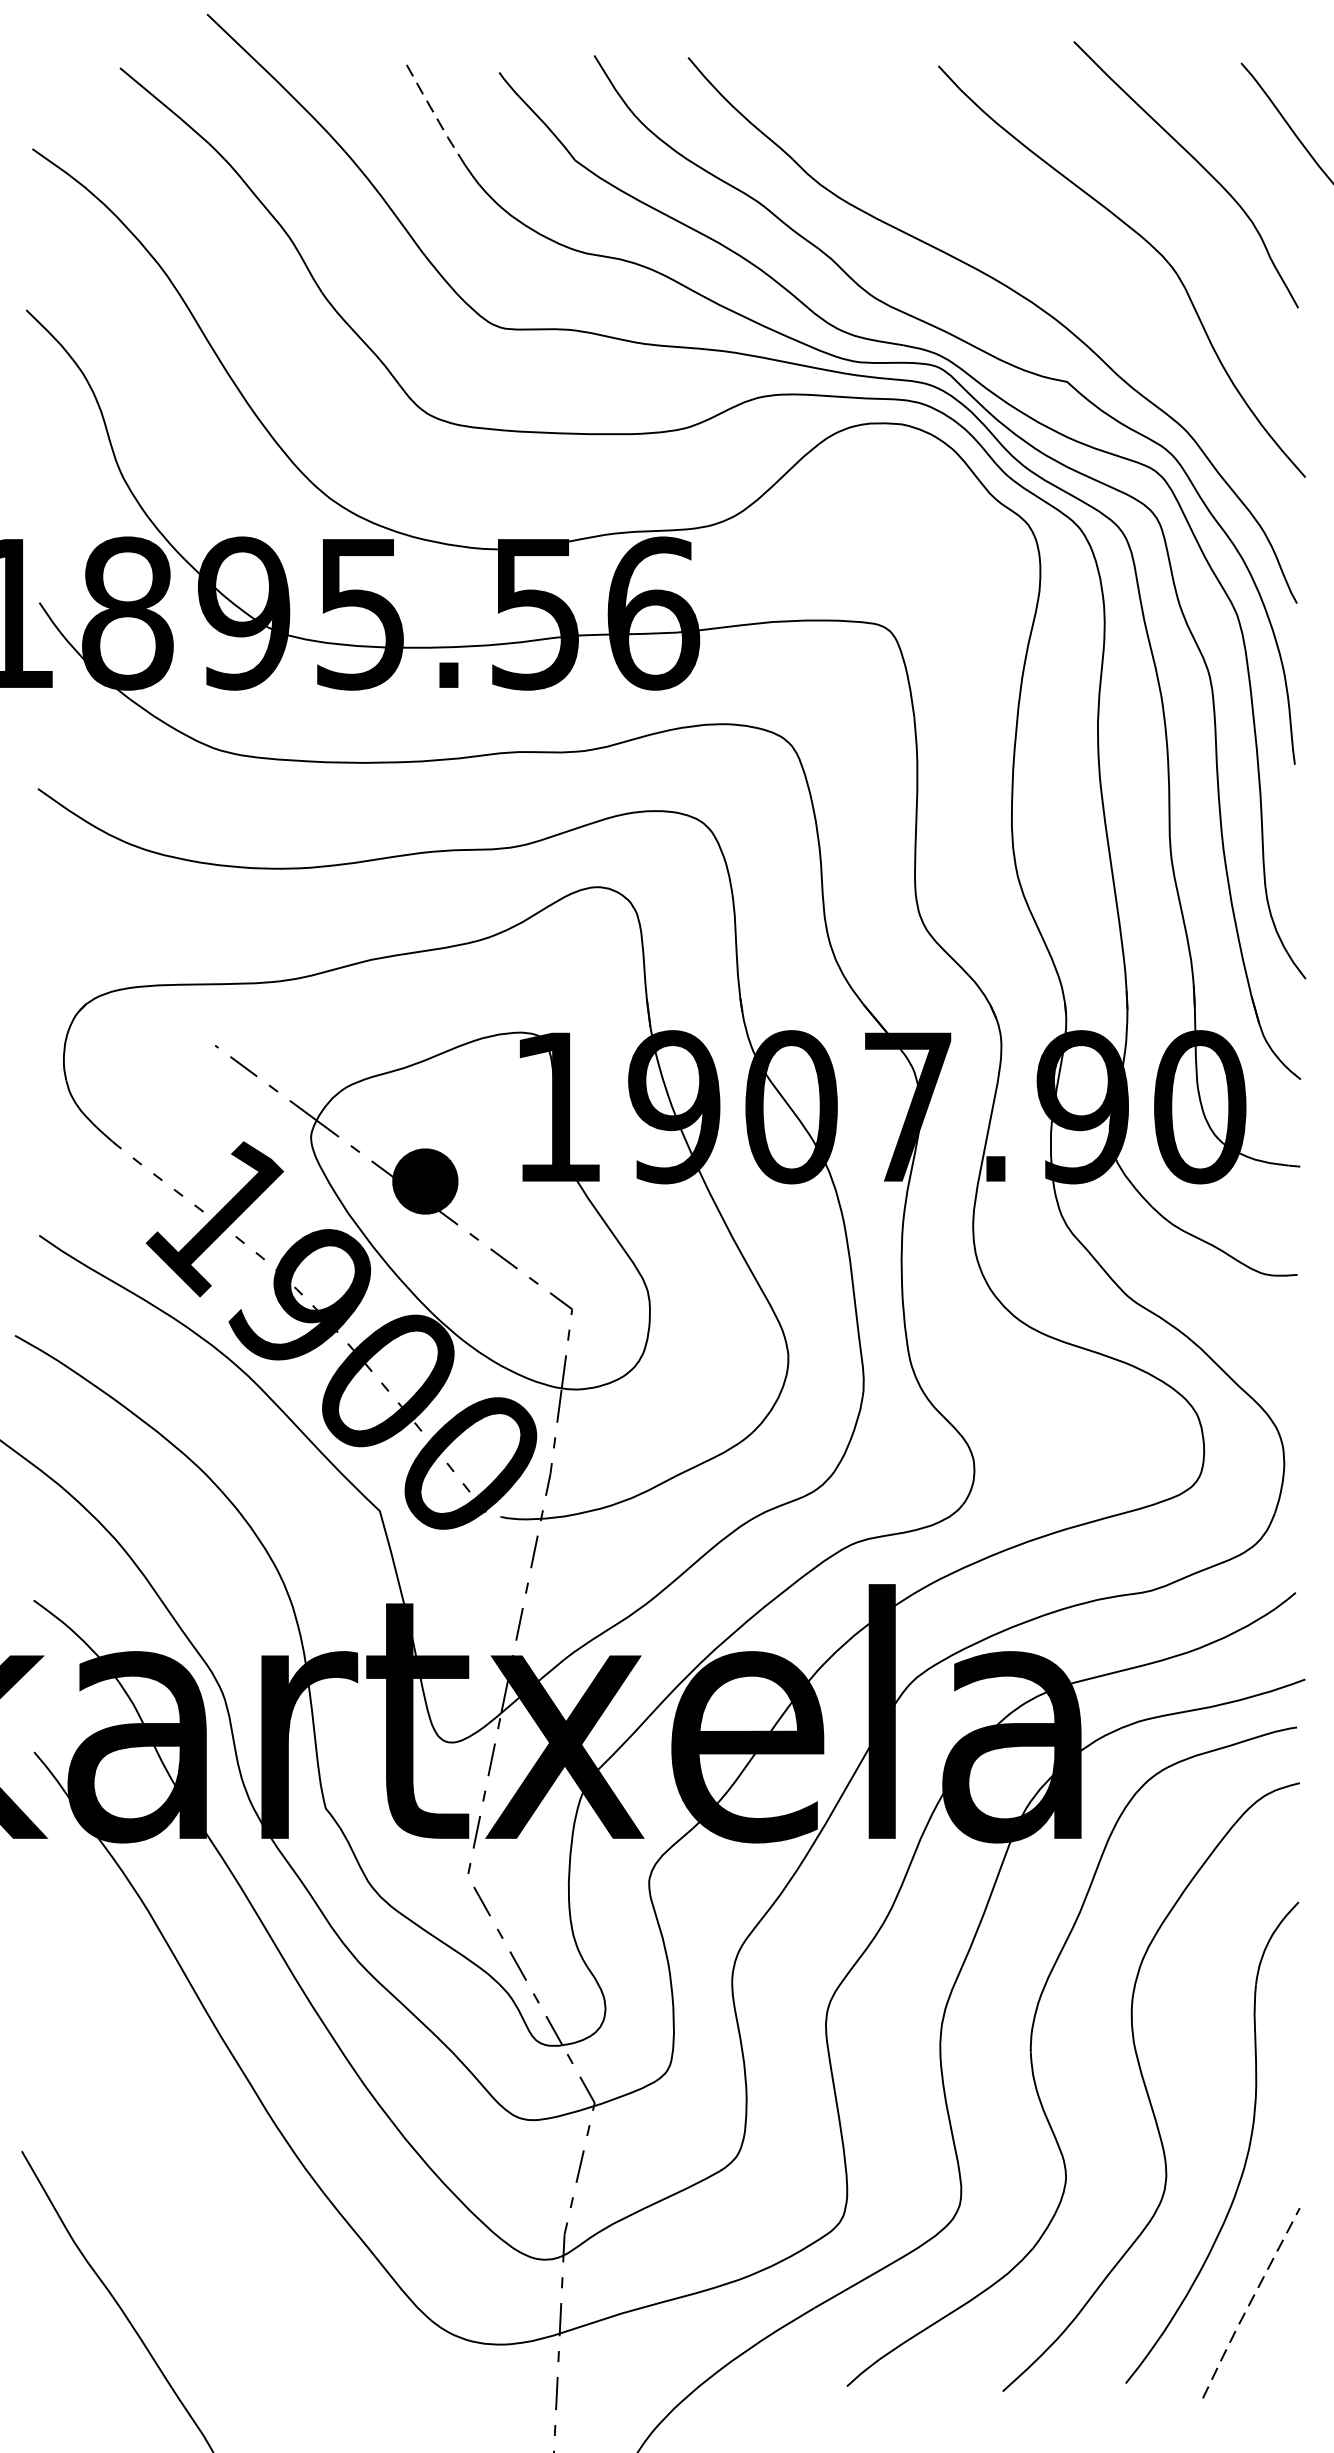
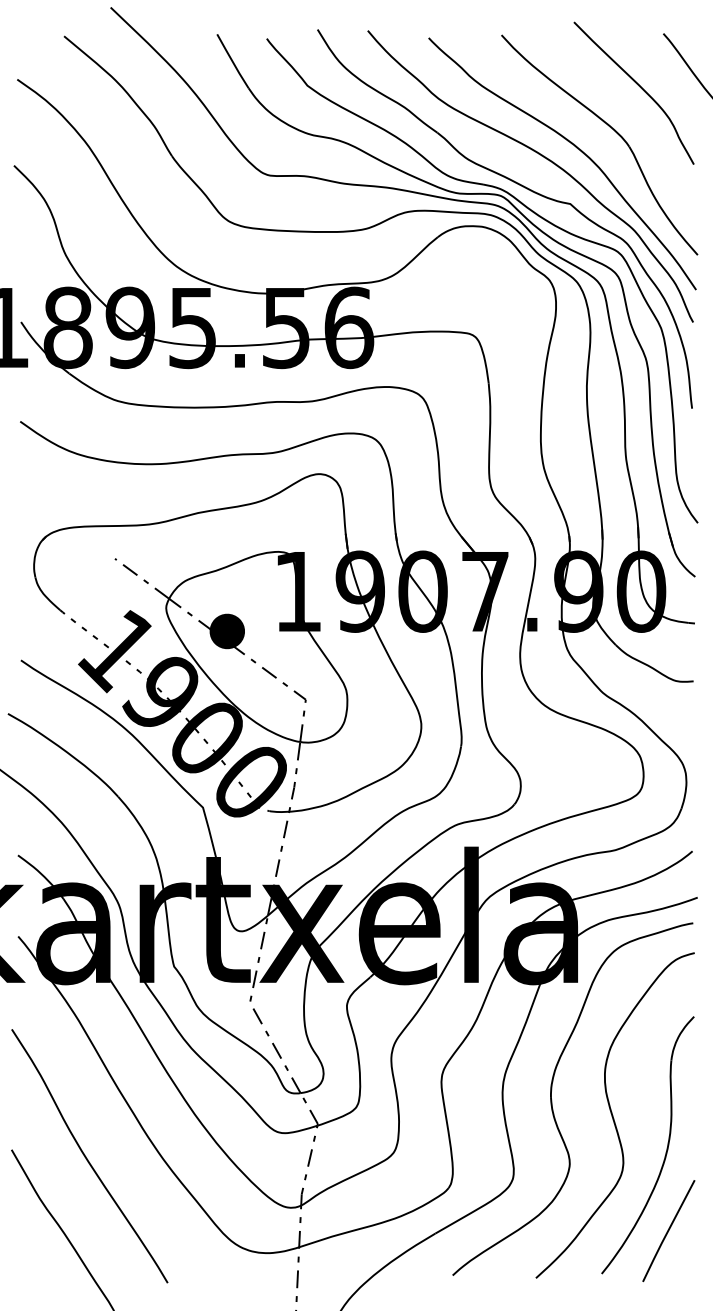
line: (435, 115) -> (232, 61), dashed -> solid
curve: (1078, 278) -> (576, 148), added
curve: (163, 2167) -> (87, 1158), added
line: (1248, 2304) -> (667, 1231), dashed -> solid

